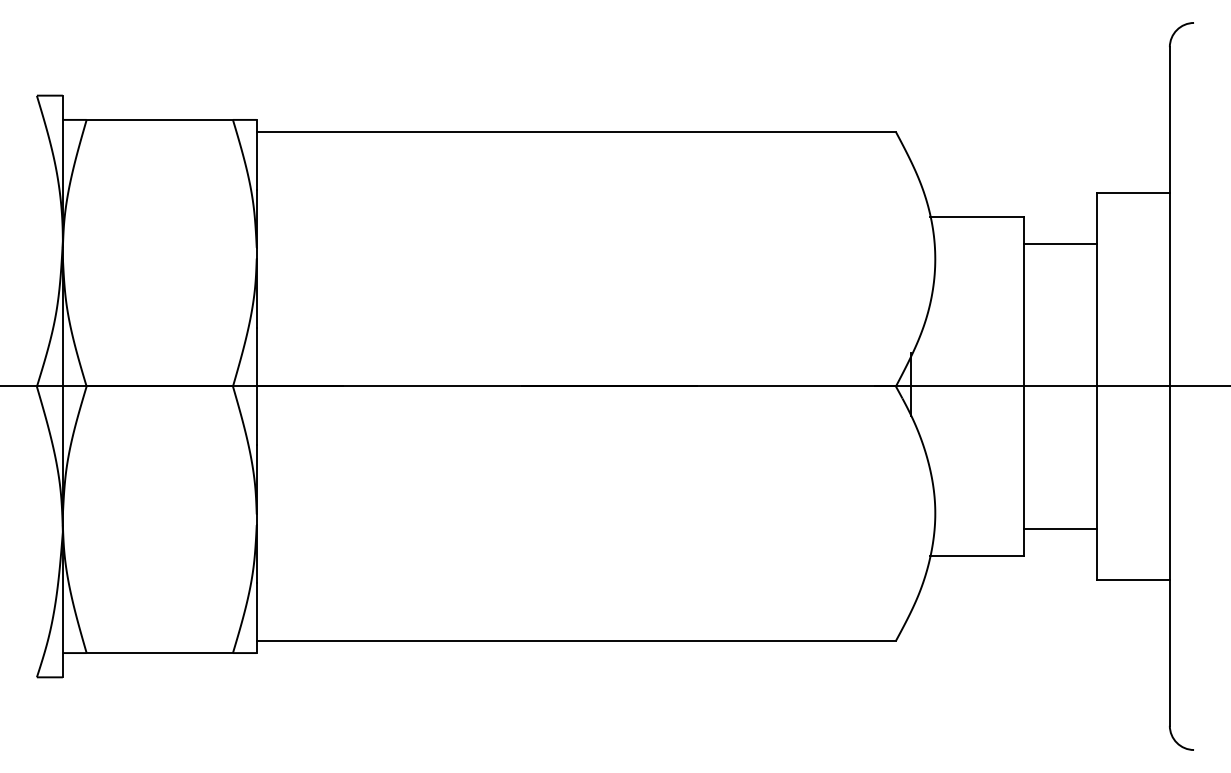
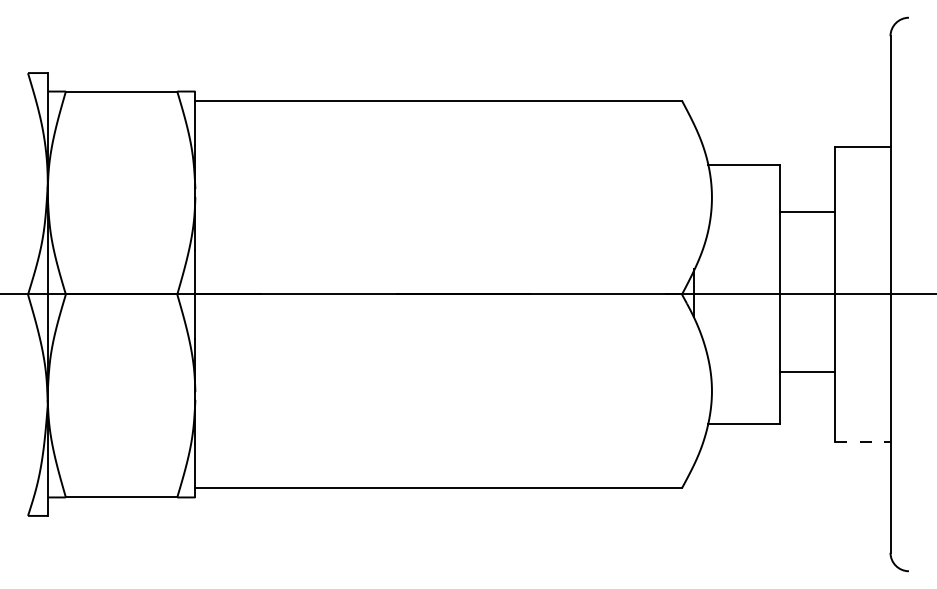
line: (1060, 243) -> (807, 211), moved
line: (1060, 529) -> (807, 372), moved
line: (1133, 580) -> (862, 442), solid -> dashed

